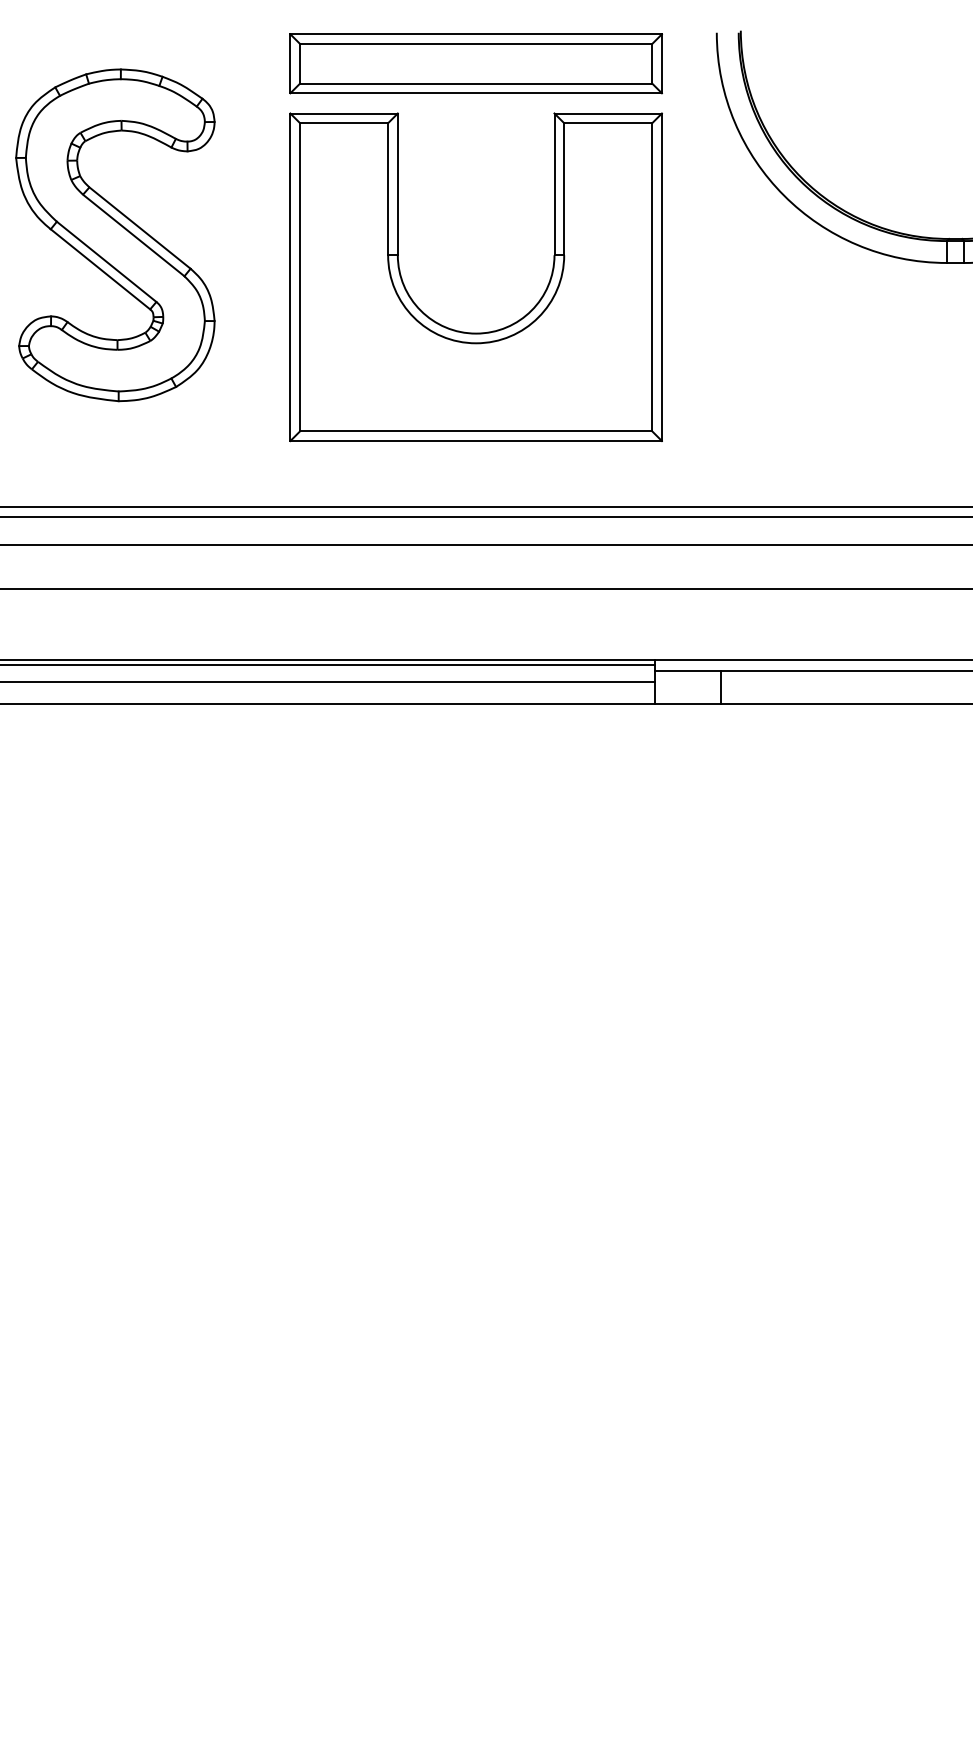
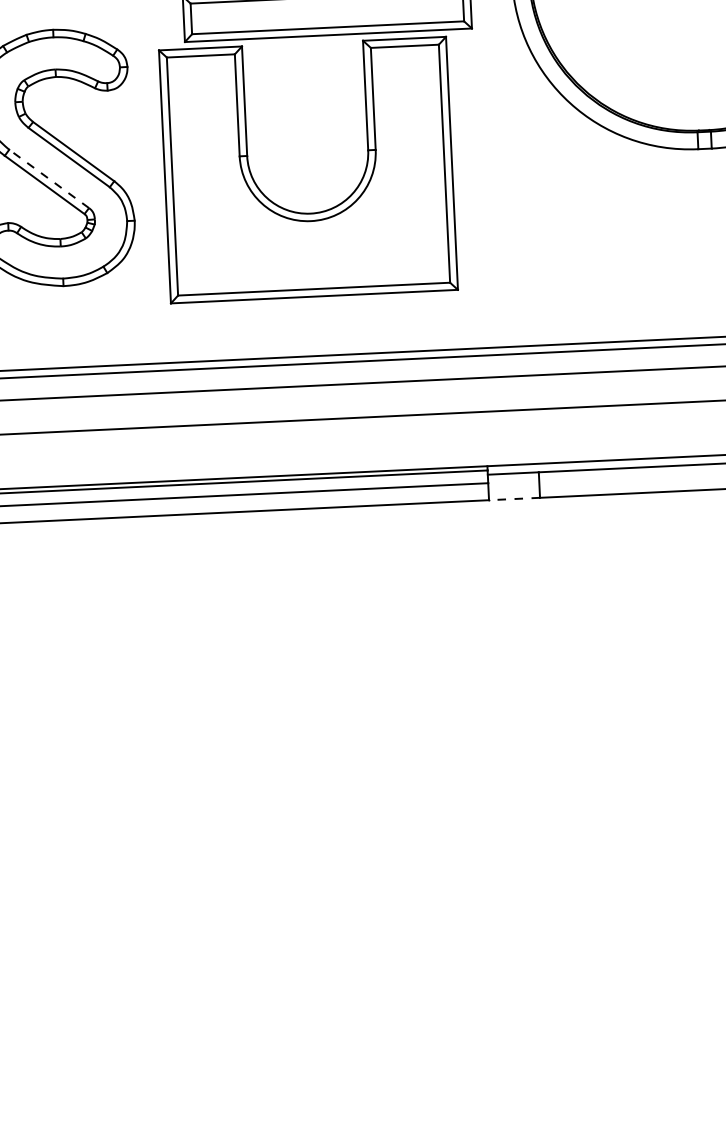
line: (106, 261) -> (49, 178), solid -> dashed
part: (475, 332) -> (309, 212), moved
line: (687, 703) -> (513, 498), solid -> dashed

